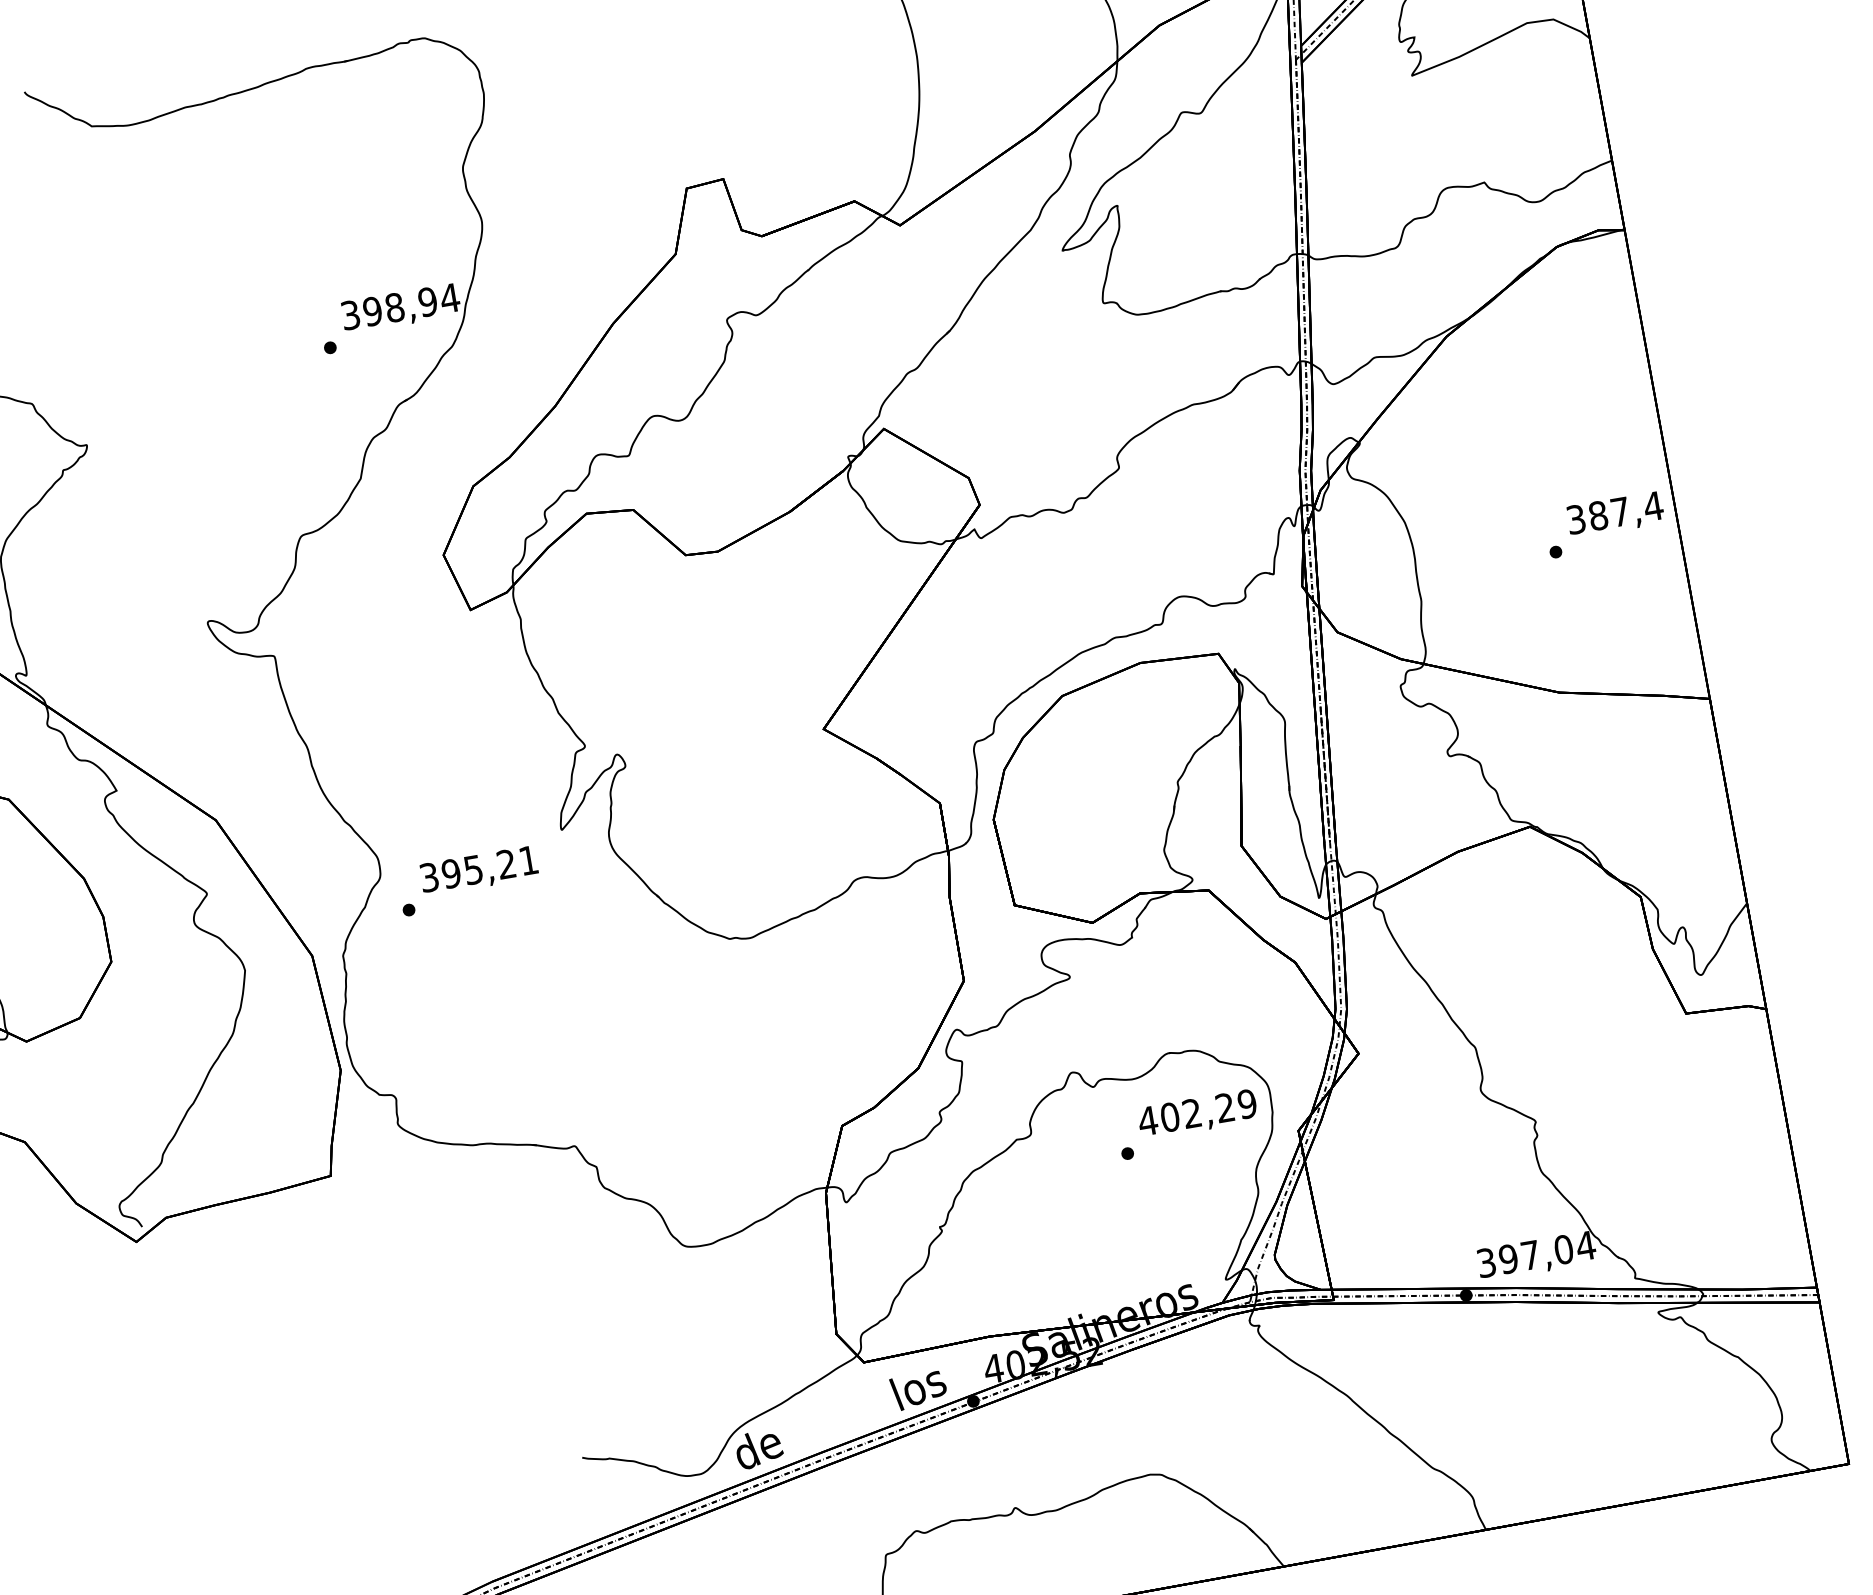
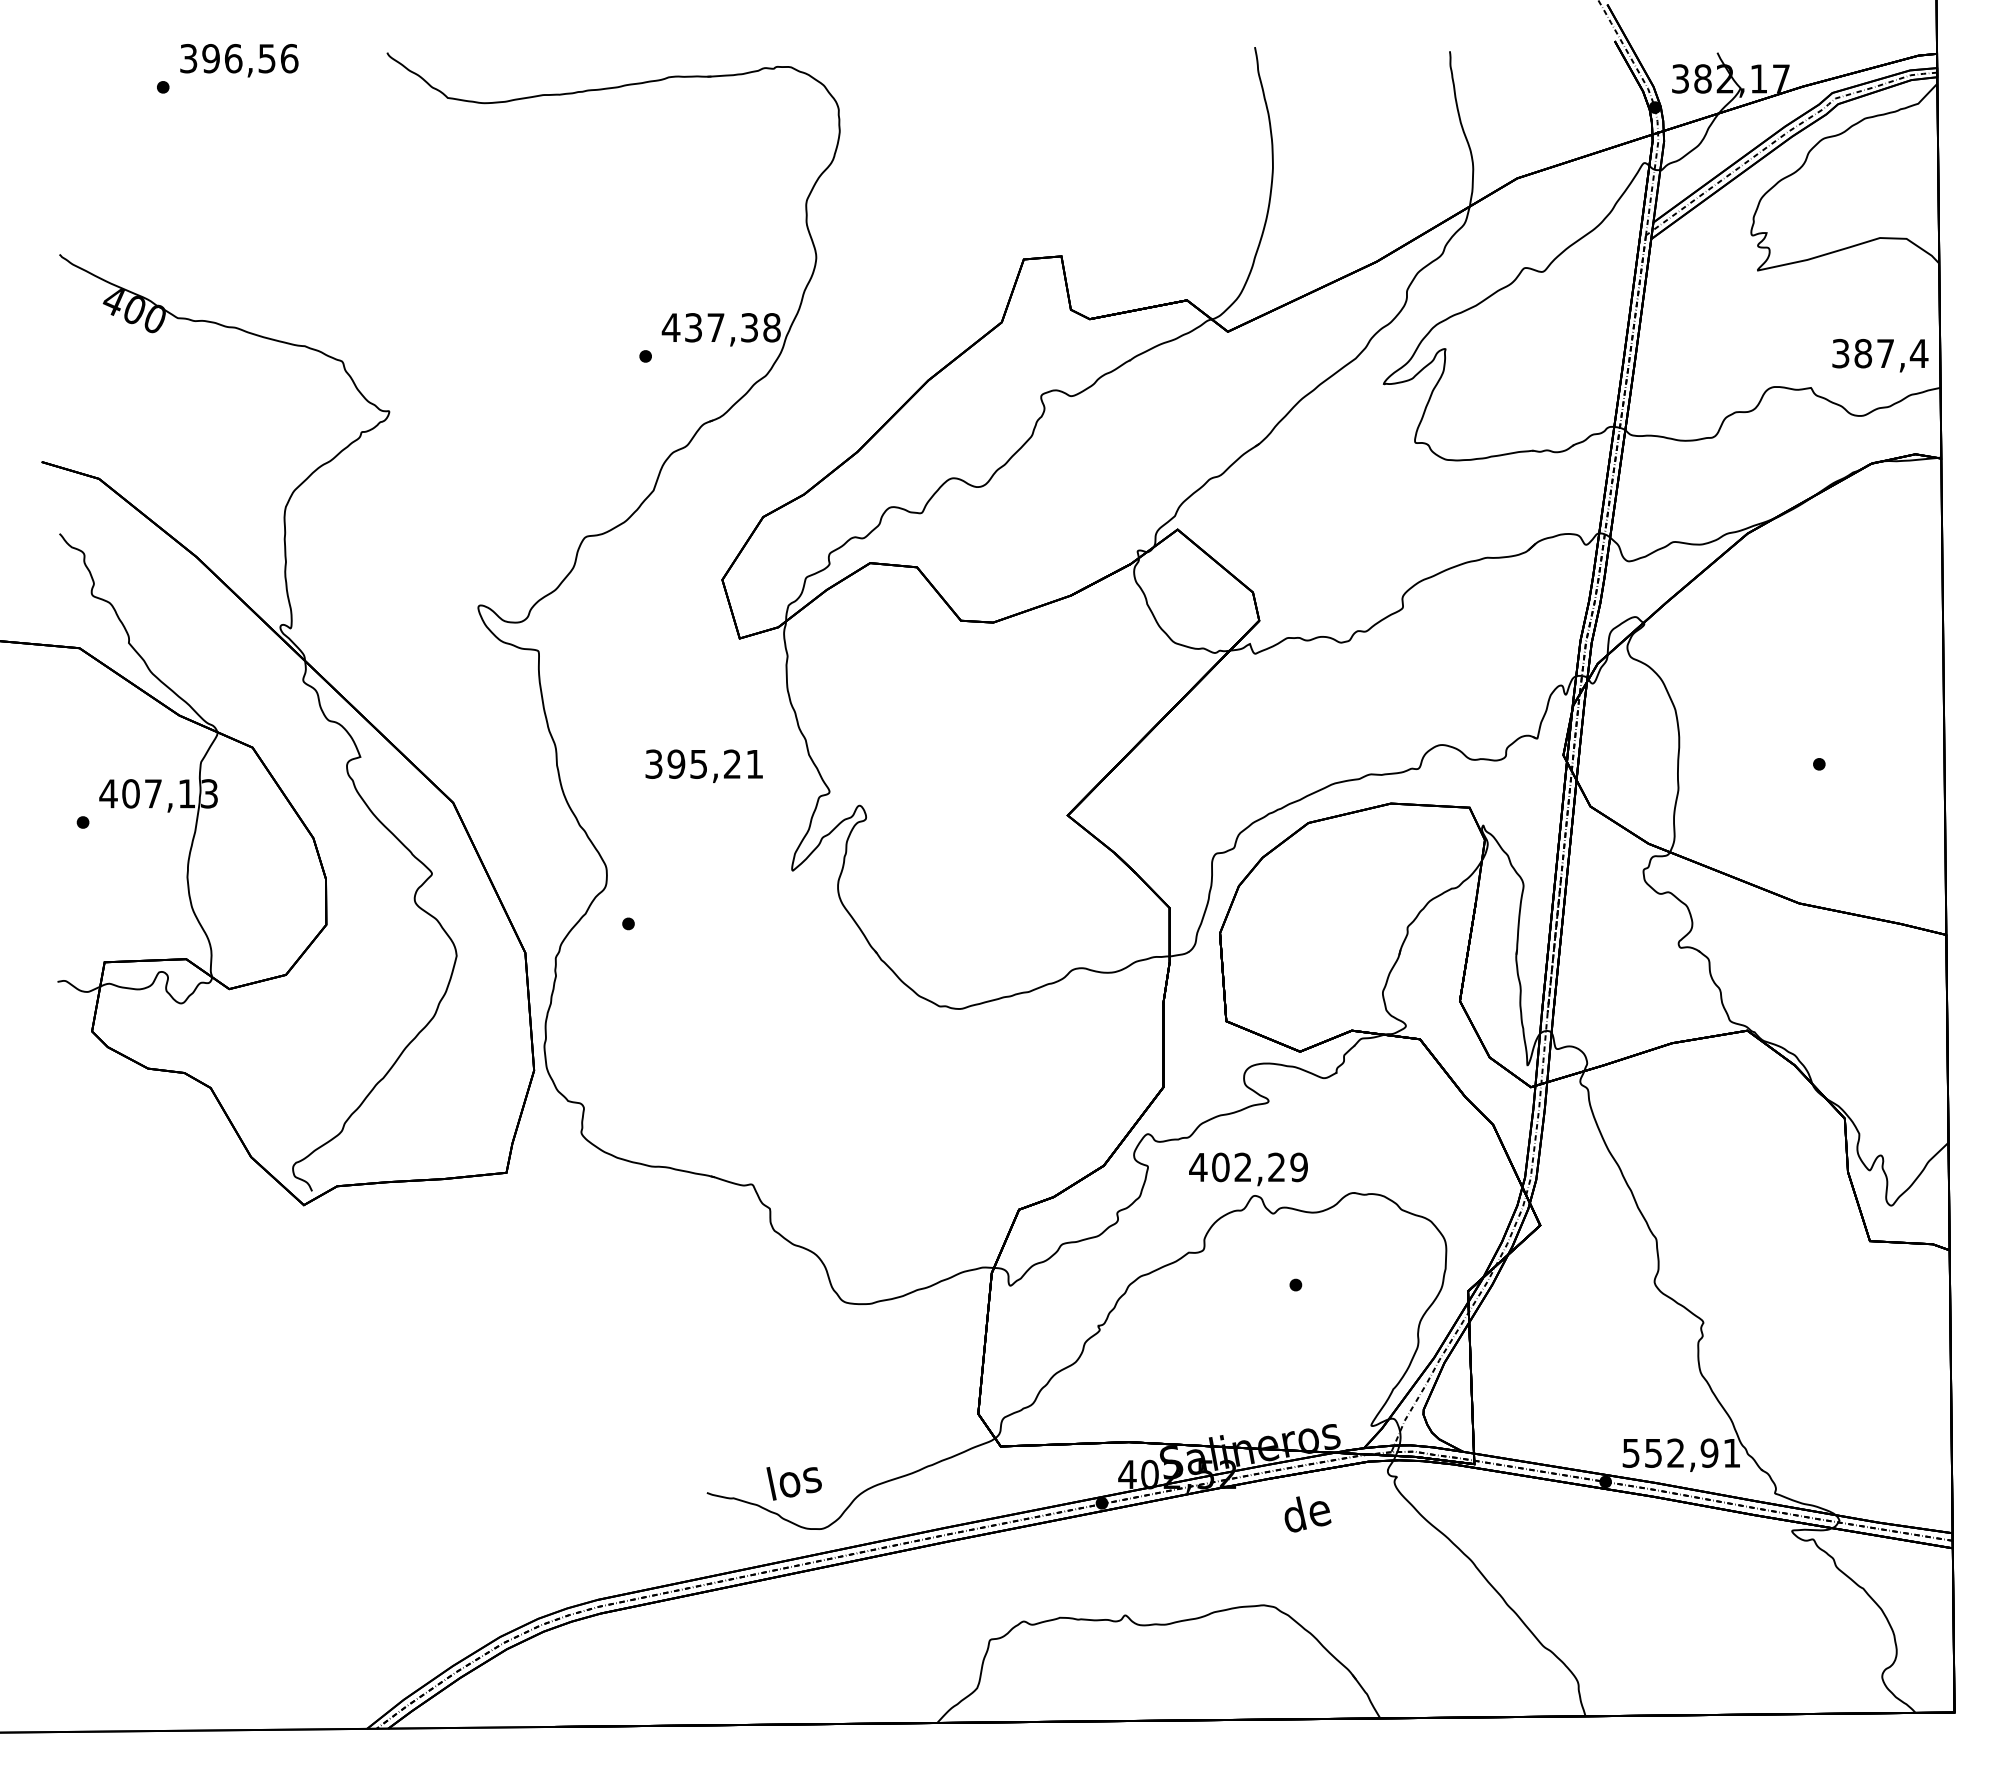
text: (400, 306) -> (721, 327), 398,94 -> 437,38
text: (1615, 514) -> (1880, 355), moved
text: (478, 870) -> (703, 765), moved
text: (1197, 1114) -> (1248, 1169), moved
text: (1537, 1253) -> (1682, 1452), 397,04 -> 552,91
text: (918, 1390) -> (793, 1483), moved
text: (758, 1449) -> (1307, 1514), moved

